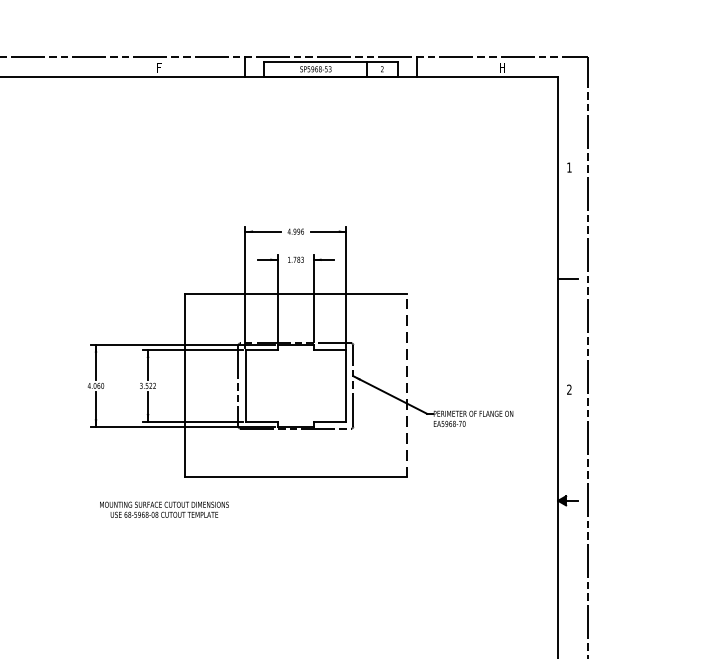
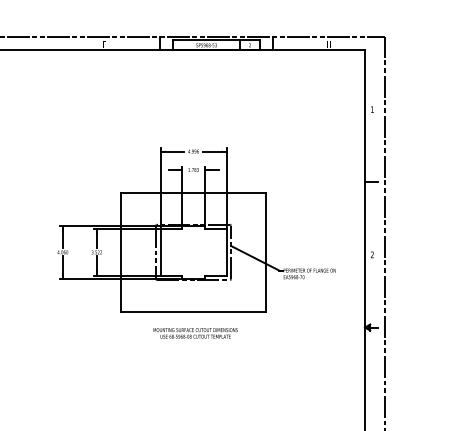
line: (407, 386) -> (266, 252), dashed -> solid
text: (164, 509) -> (195, 333), moved

